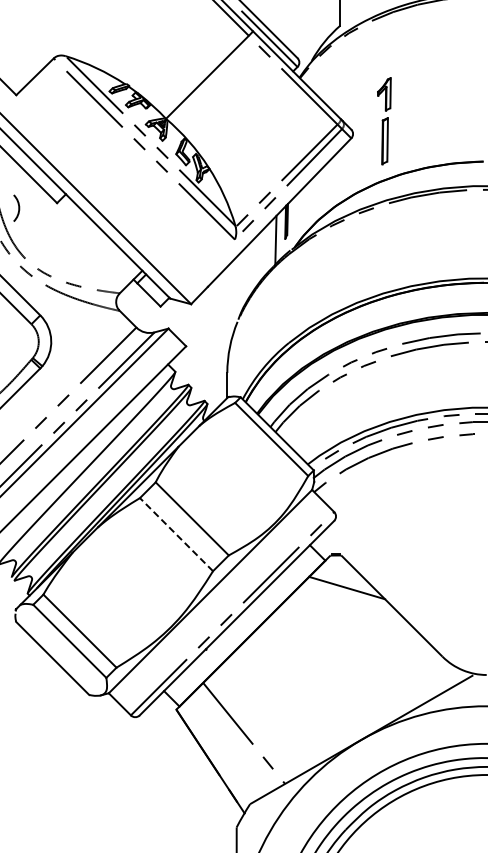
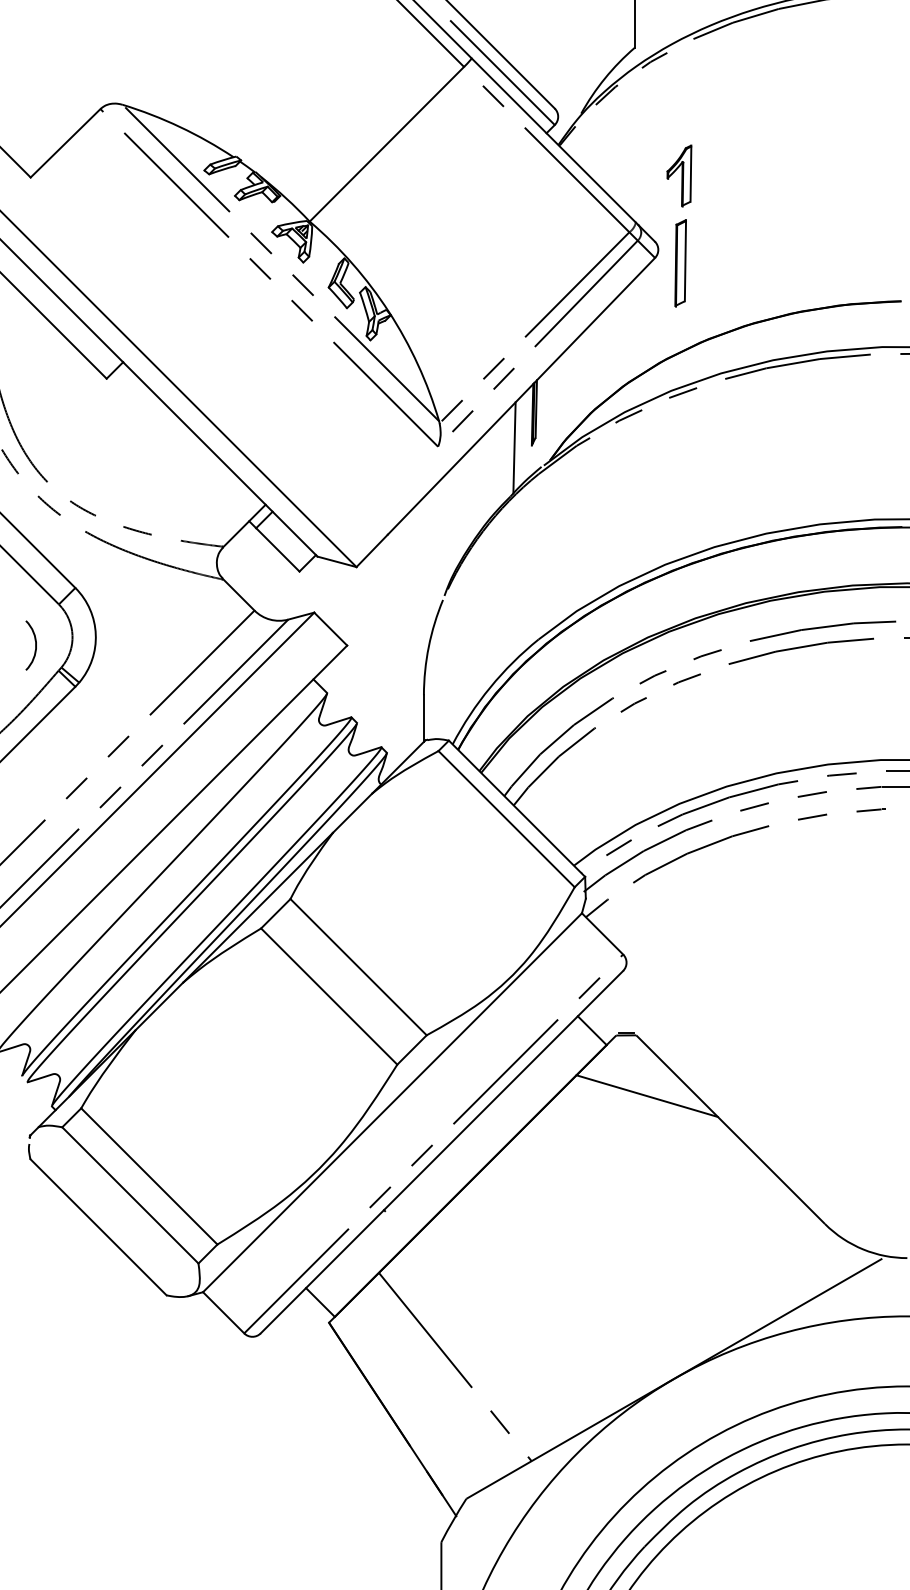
part: (384, 121) -> (679, 226), moved
arc: (18, 207) -> (34, 644), moved
line: (176, 534) -> (329, 996), dashed -> solid

